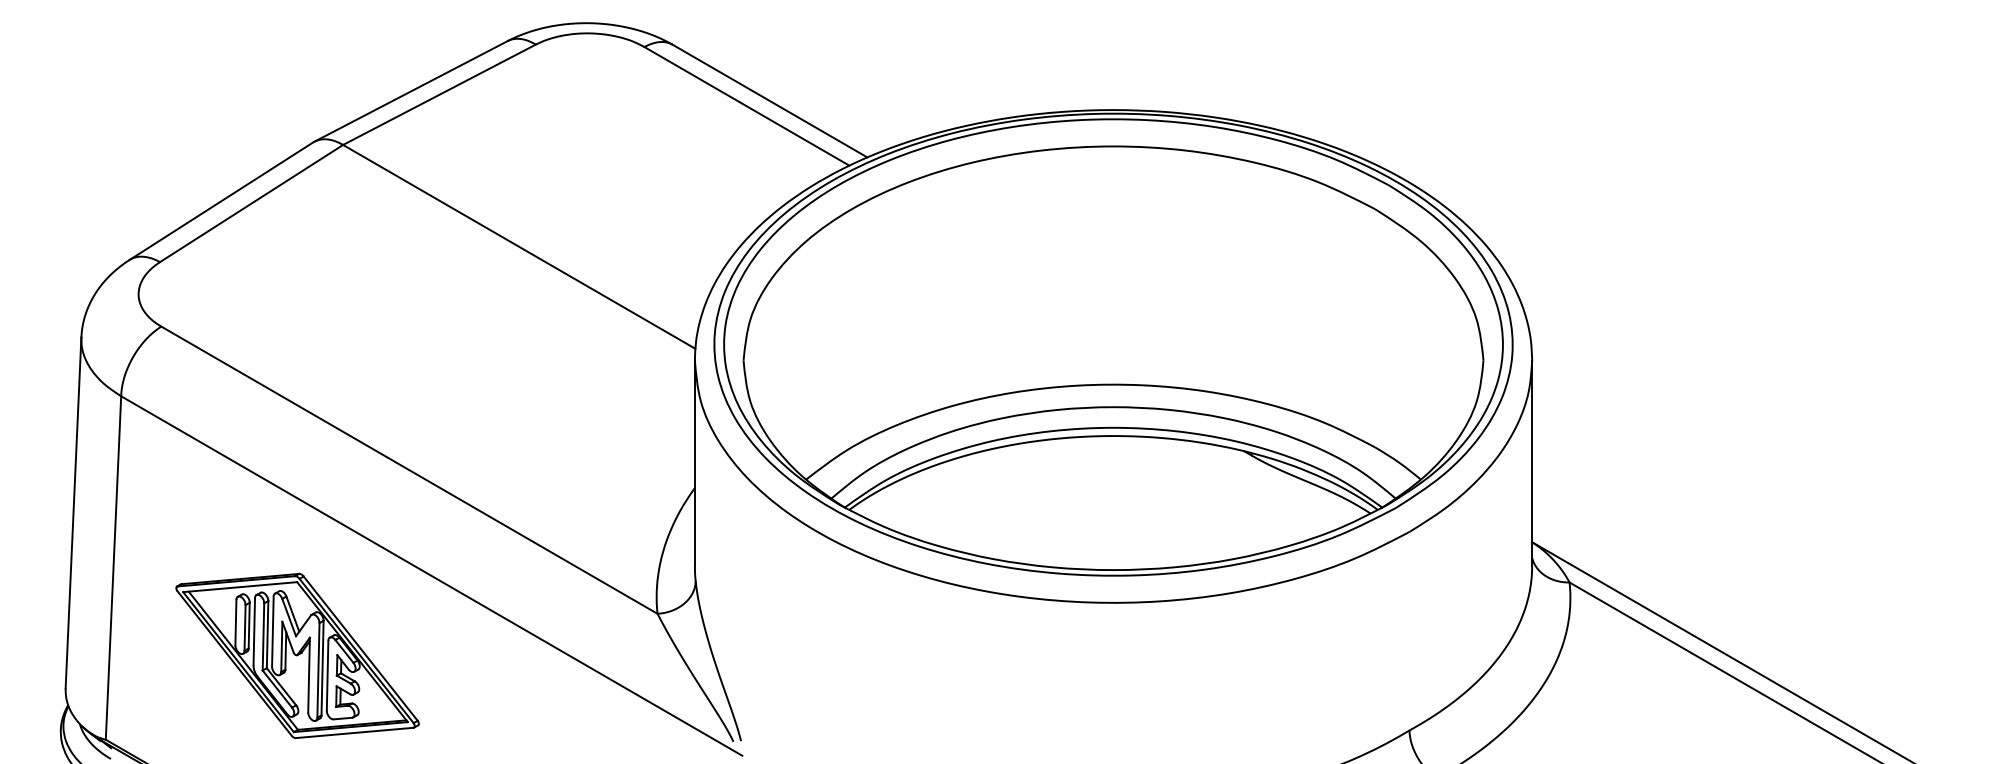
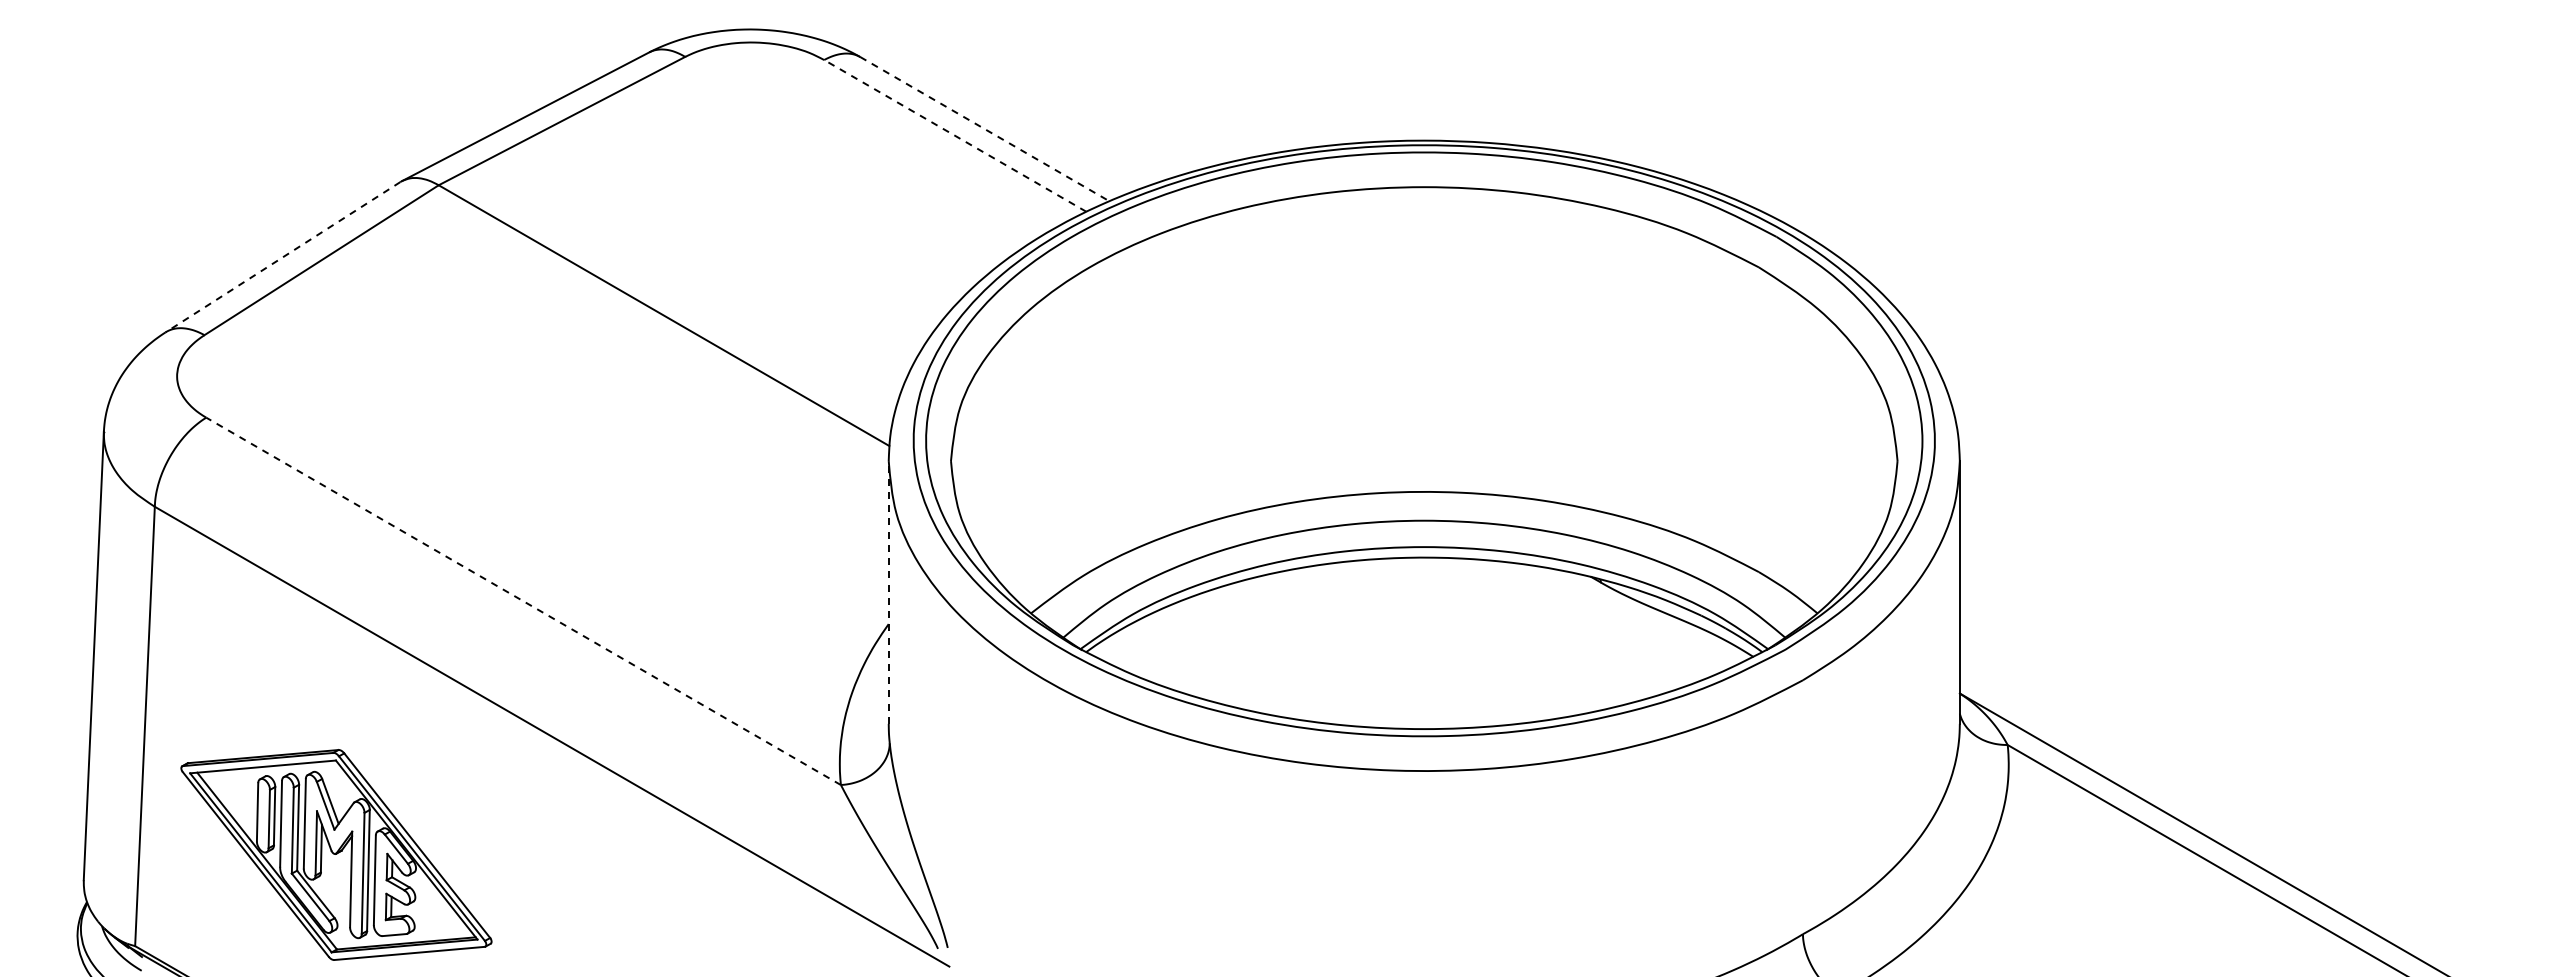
line: (769, 101) -> (984, 129), solid -> dashed
line: (746, 106) -> (954, 135), solid -> dashed
line: (221, 201) -> (282, 257), solid -> dashed
line: (694, 462) -> (888, 591), solid -> dashed
line: (409, 470) -> (523, 601), solid -> dashed
part: (297, 655) -> (336, 854), moved

